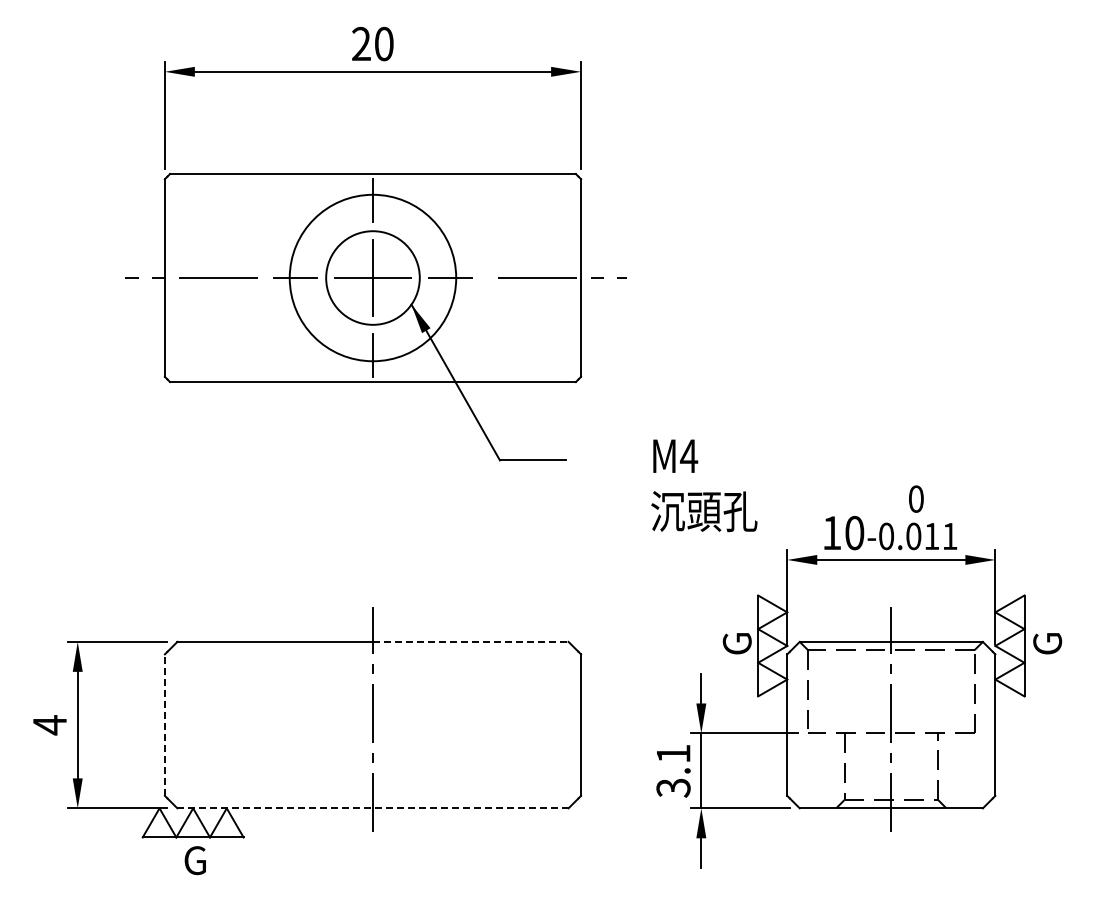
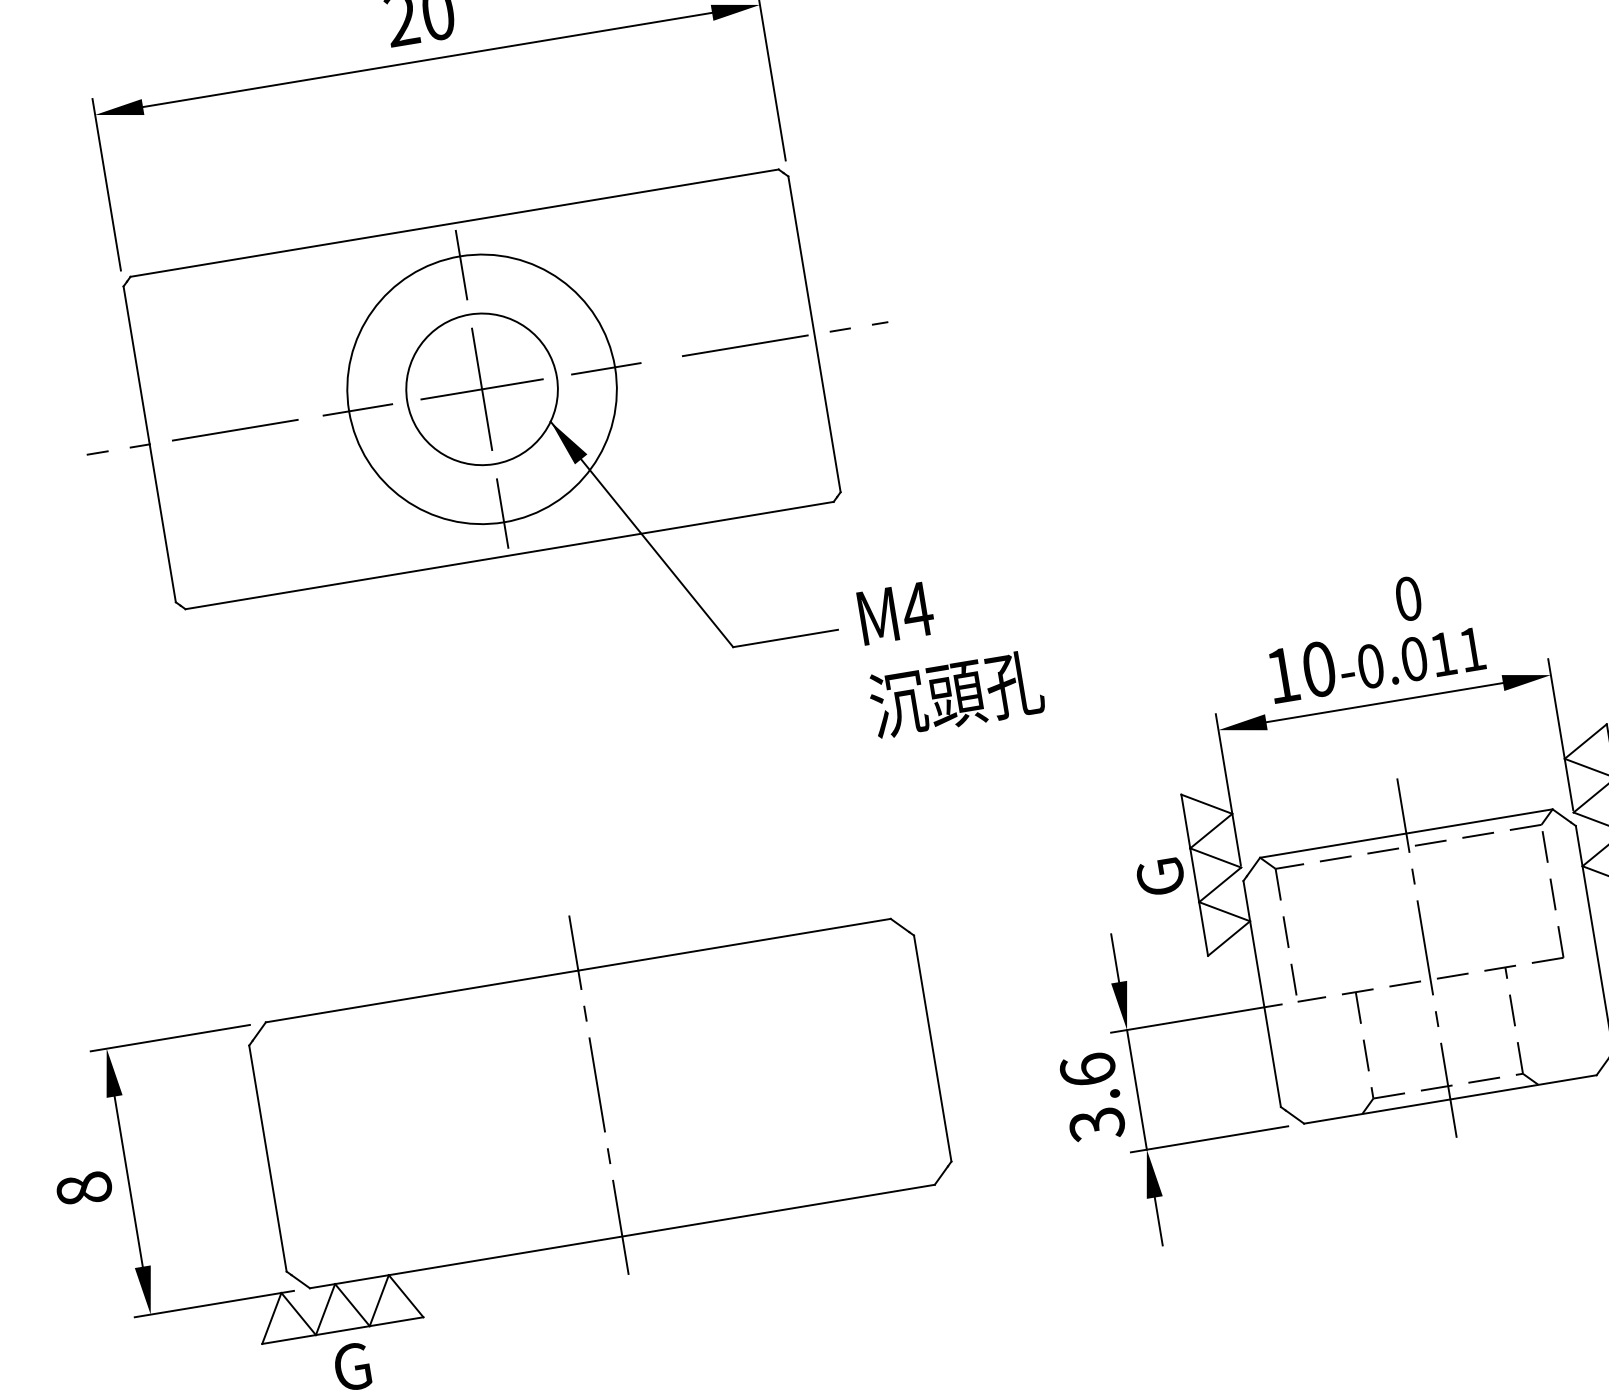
text: (704, 485) -> (949, 652), moved
line: (470, 641) -> (733, 944), dashed -> solid
text: (49, 725) -> (83, 1189), 4 -> 8
line: (164, 725) -> (267, 1159), dashed -> solid
text: (673, 753) -> (1087, 1069), 3.1 -> 3.6
line: (372, 808) -> (621, 1236), dashed -> solid

